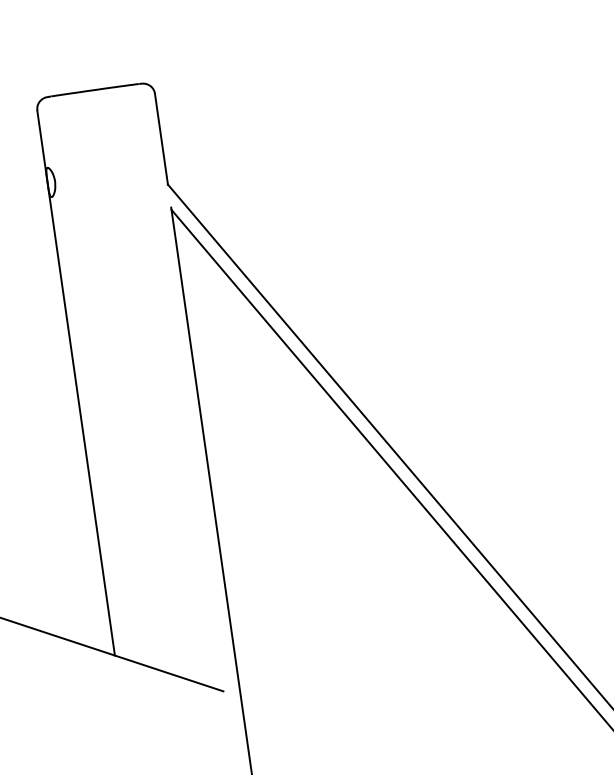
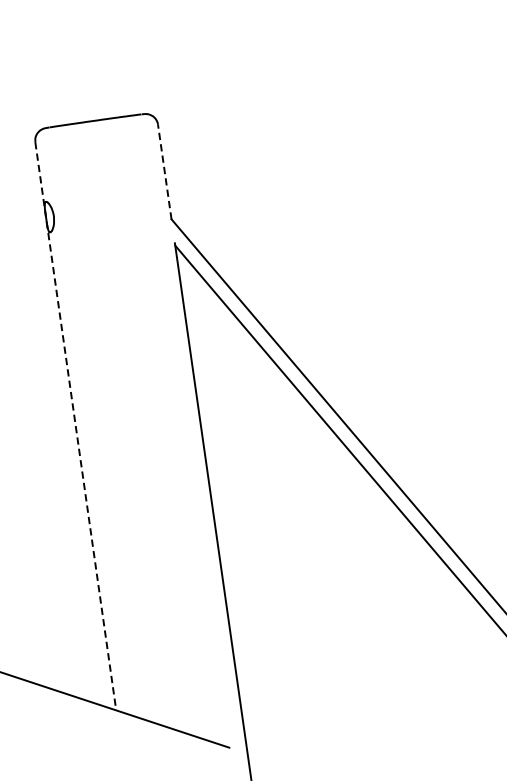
line: (161, 139) -> (164, 172), solid -> dashed
line: (76, 383) -> (76, 426), solid -> dashed

